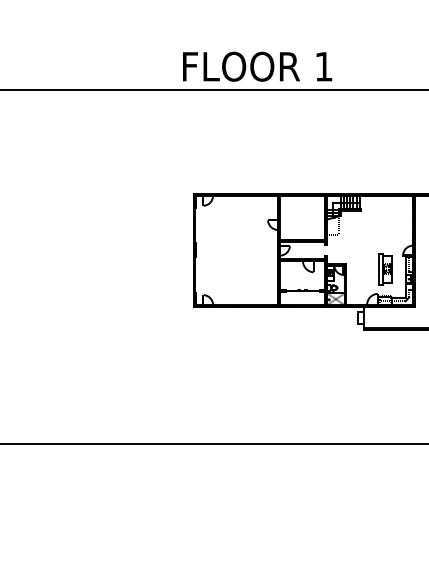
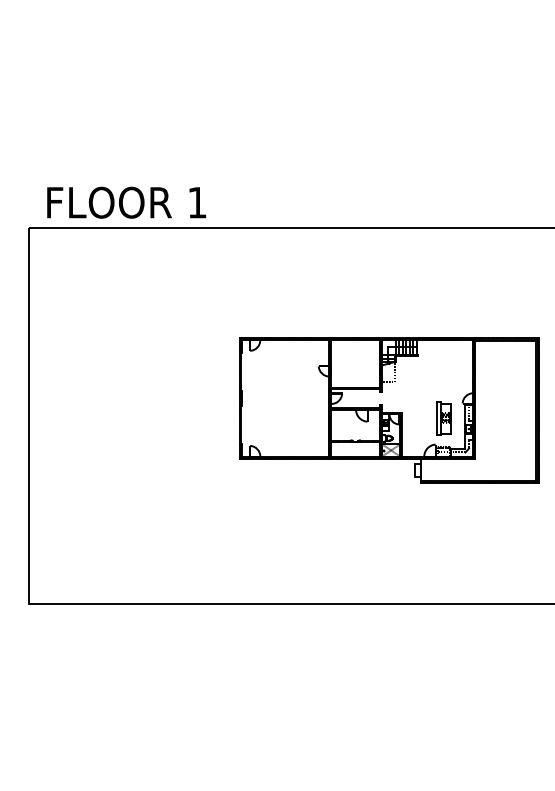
text: (257, 66) -> (126, 202), moved

